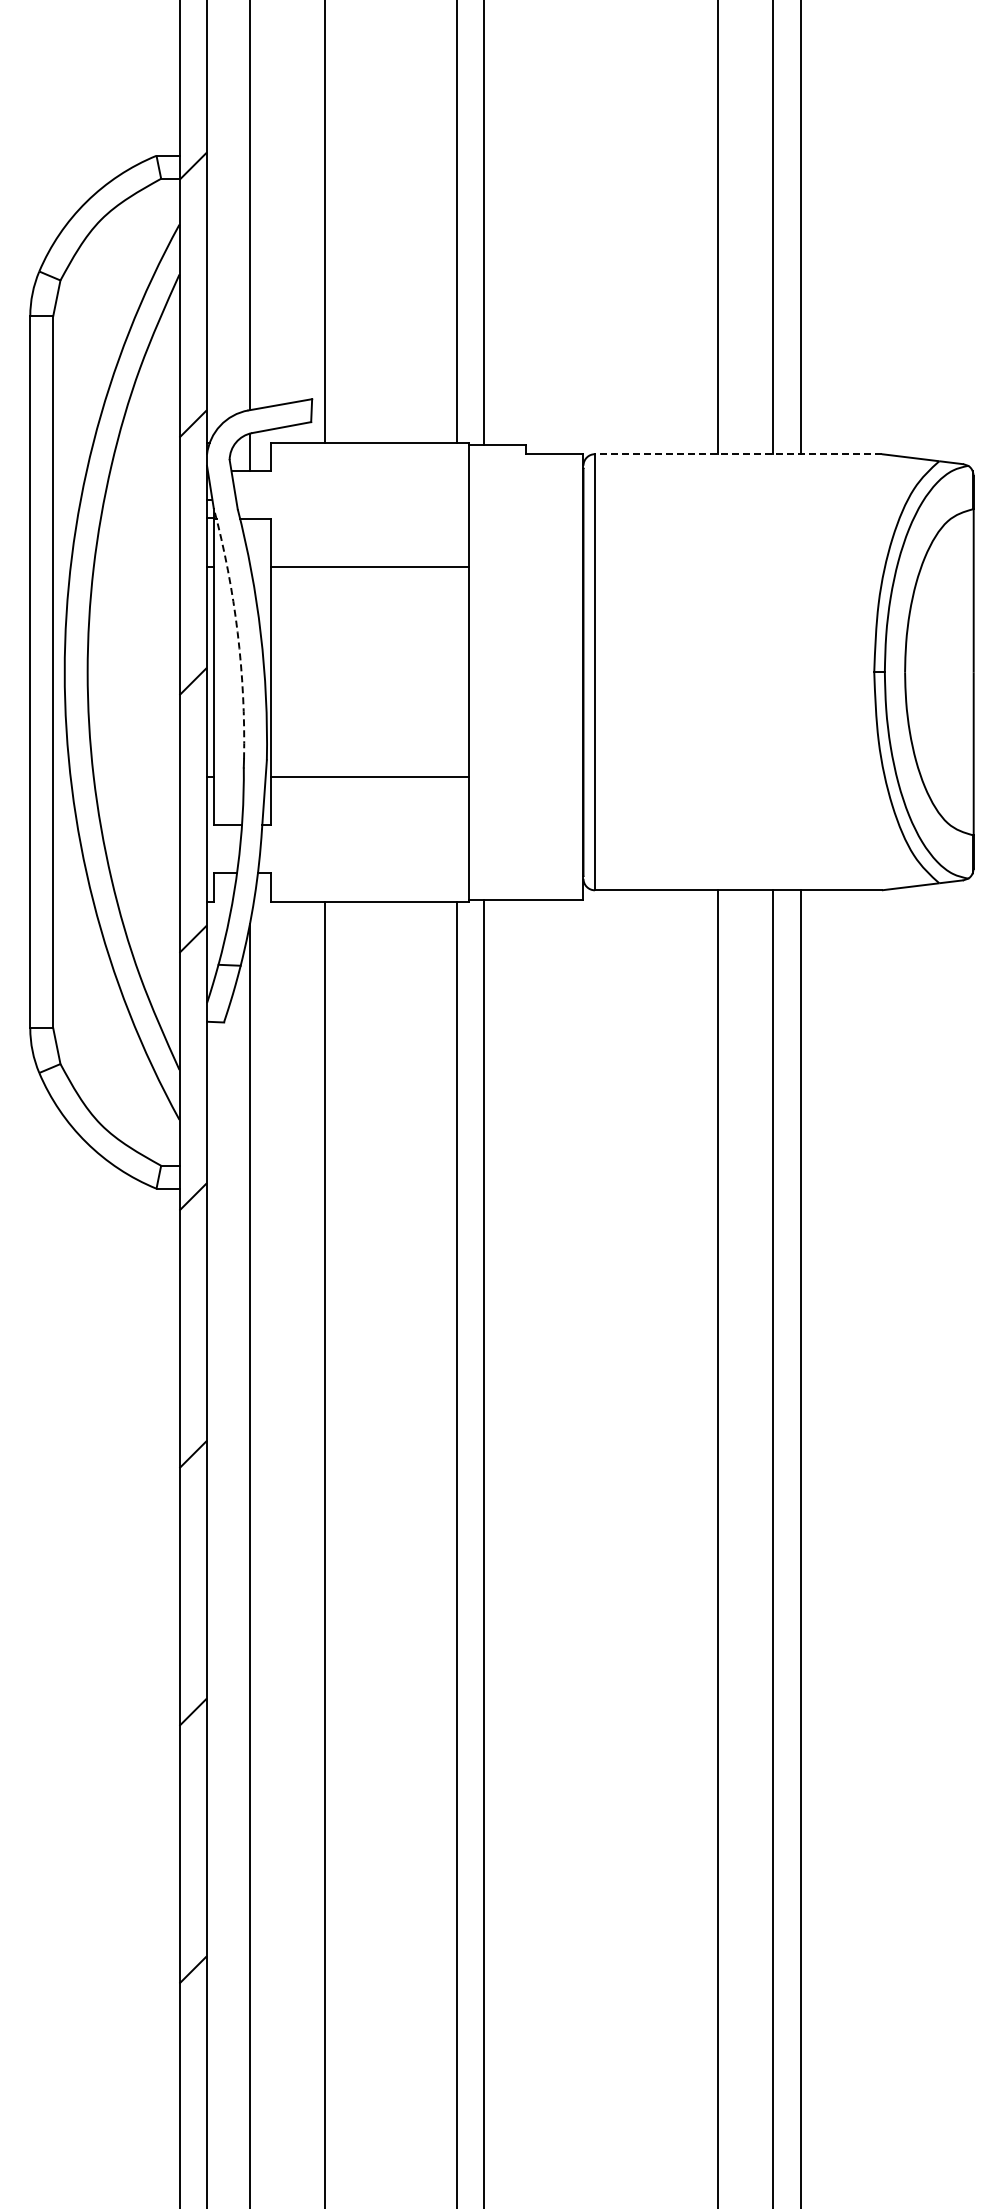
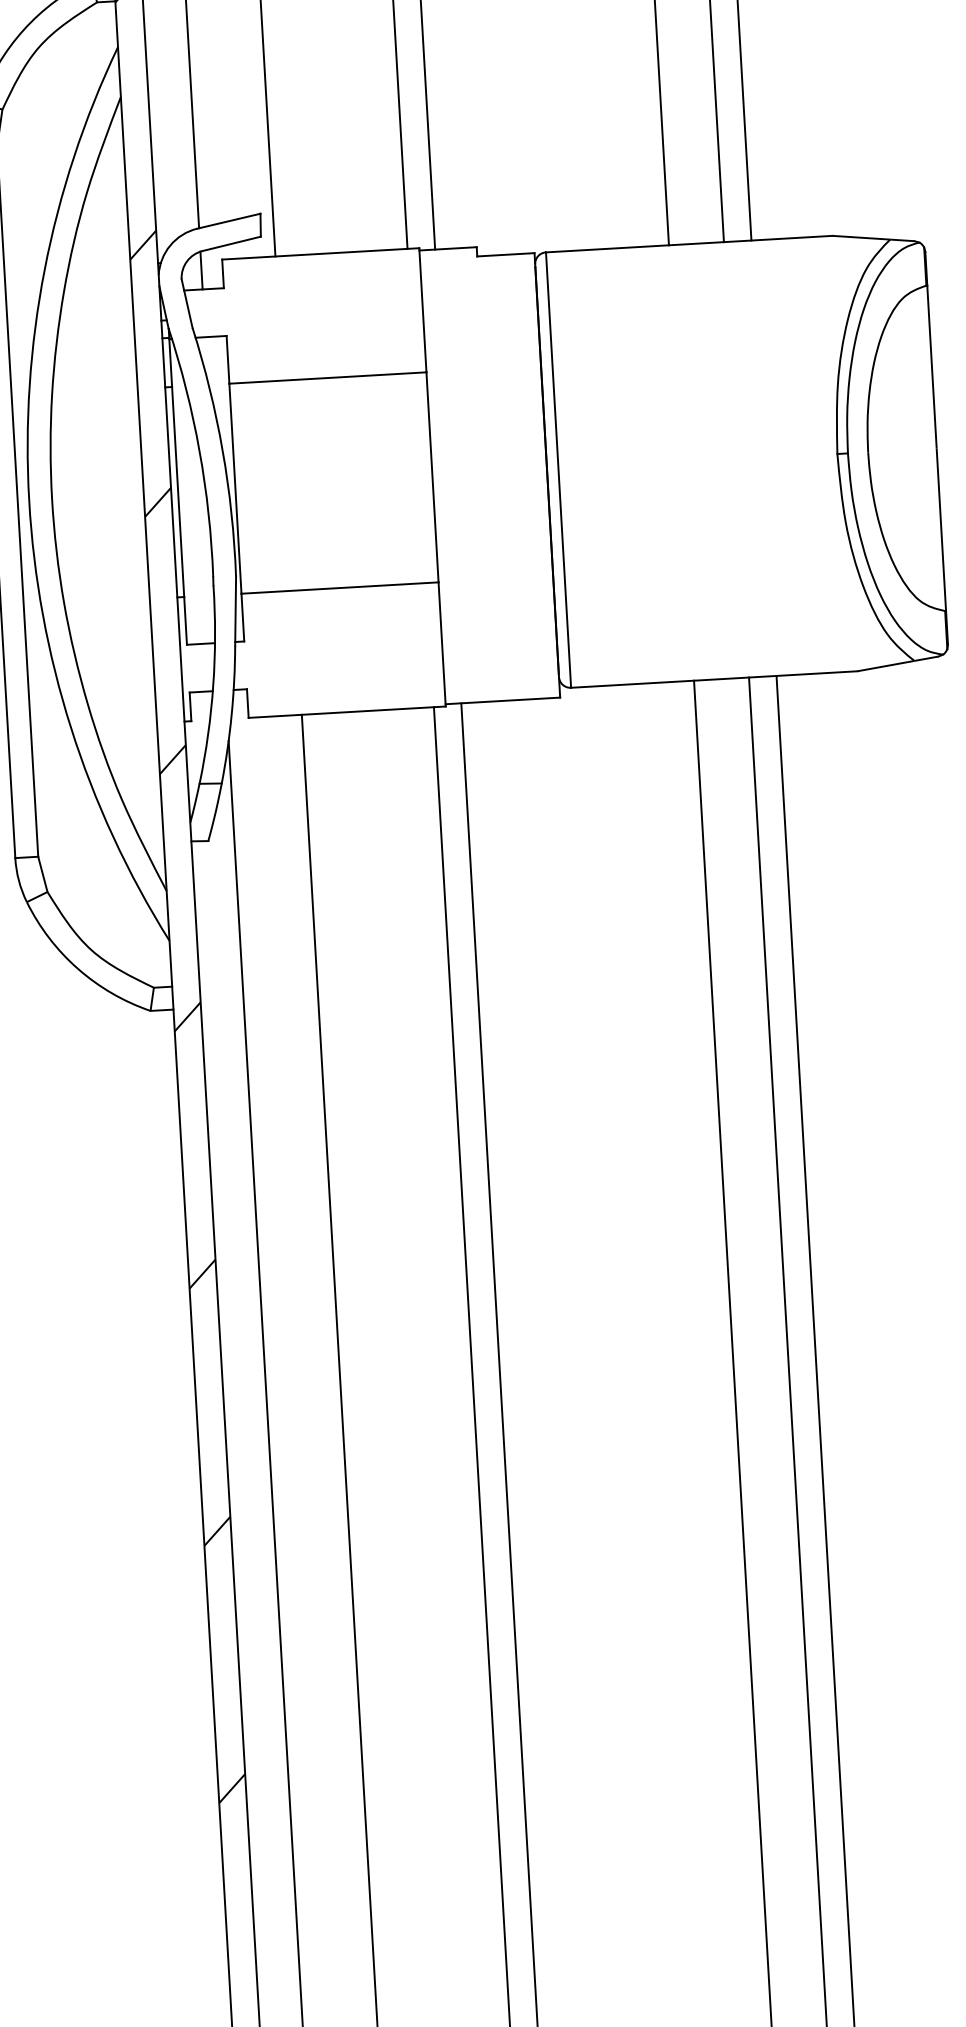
line: (737, 454) -> (688, 244), dashed -> solid
arc: (237, 632) -> (199, 450), dashed -> solid

